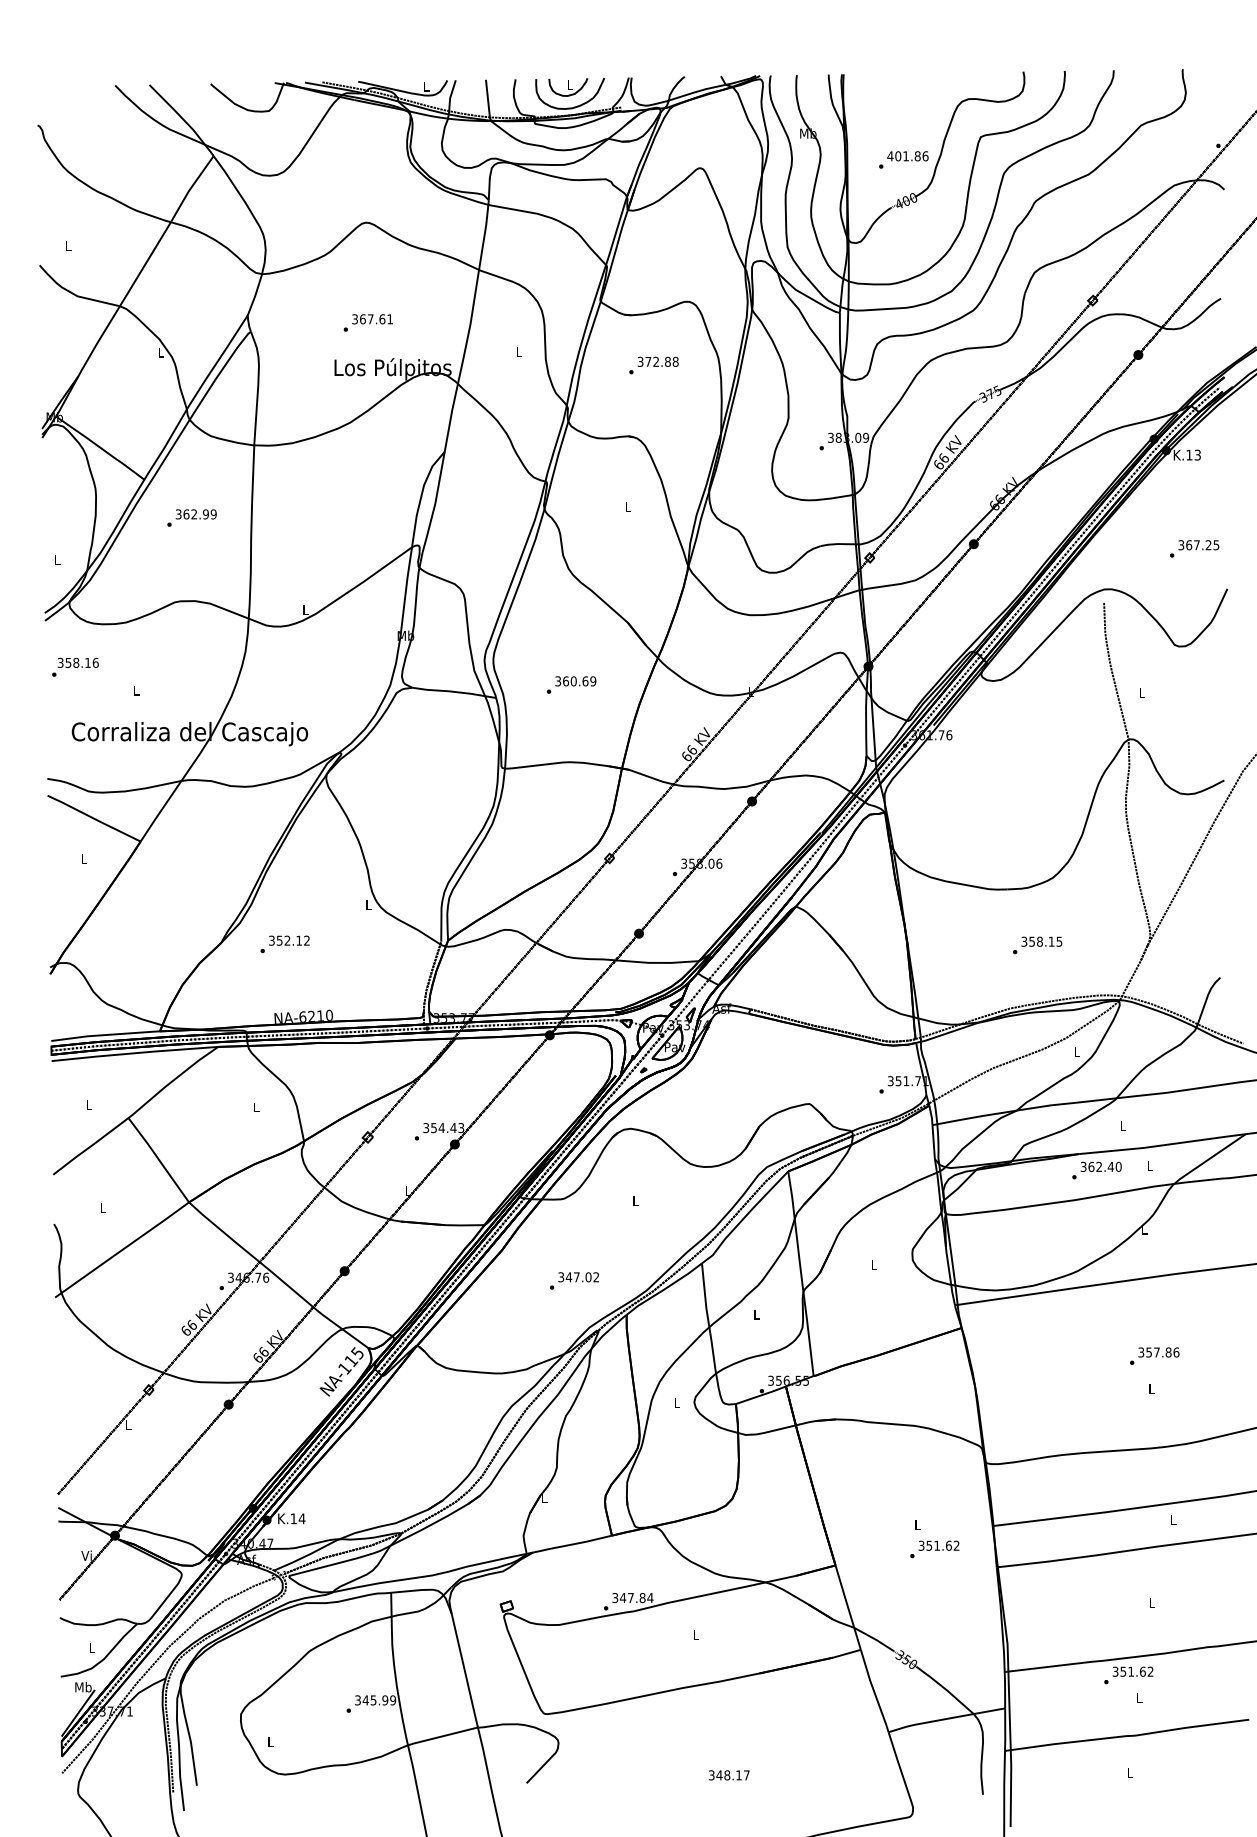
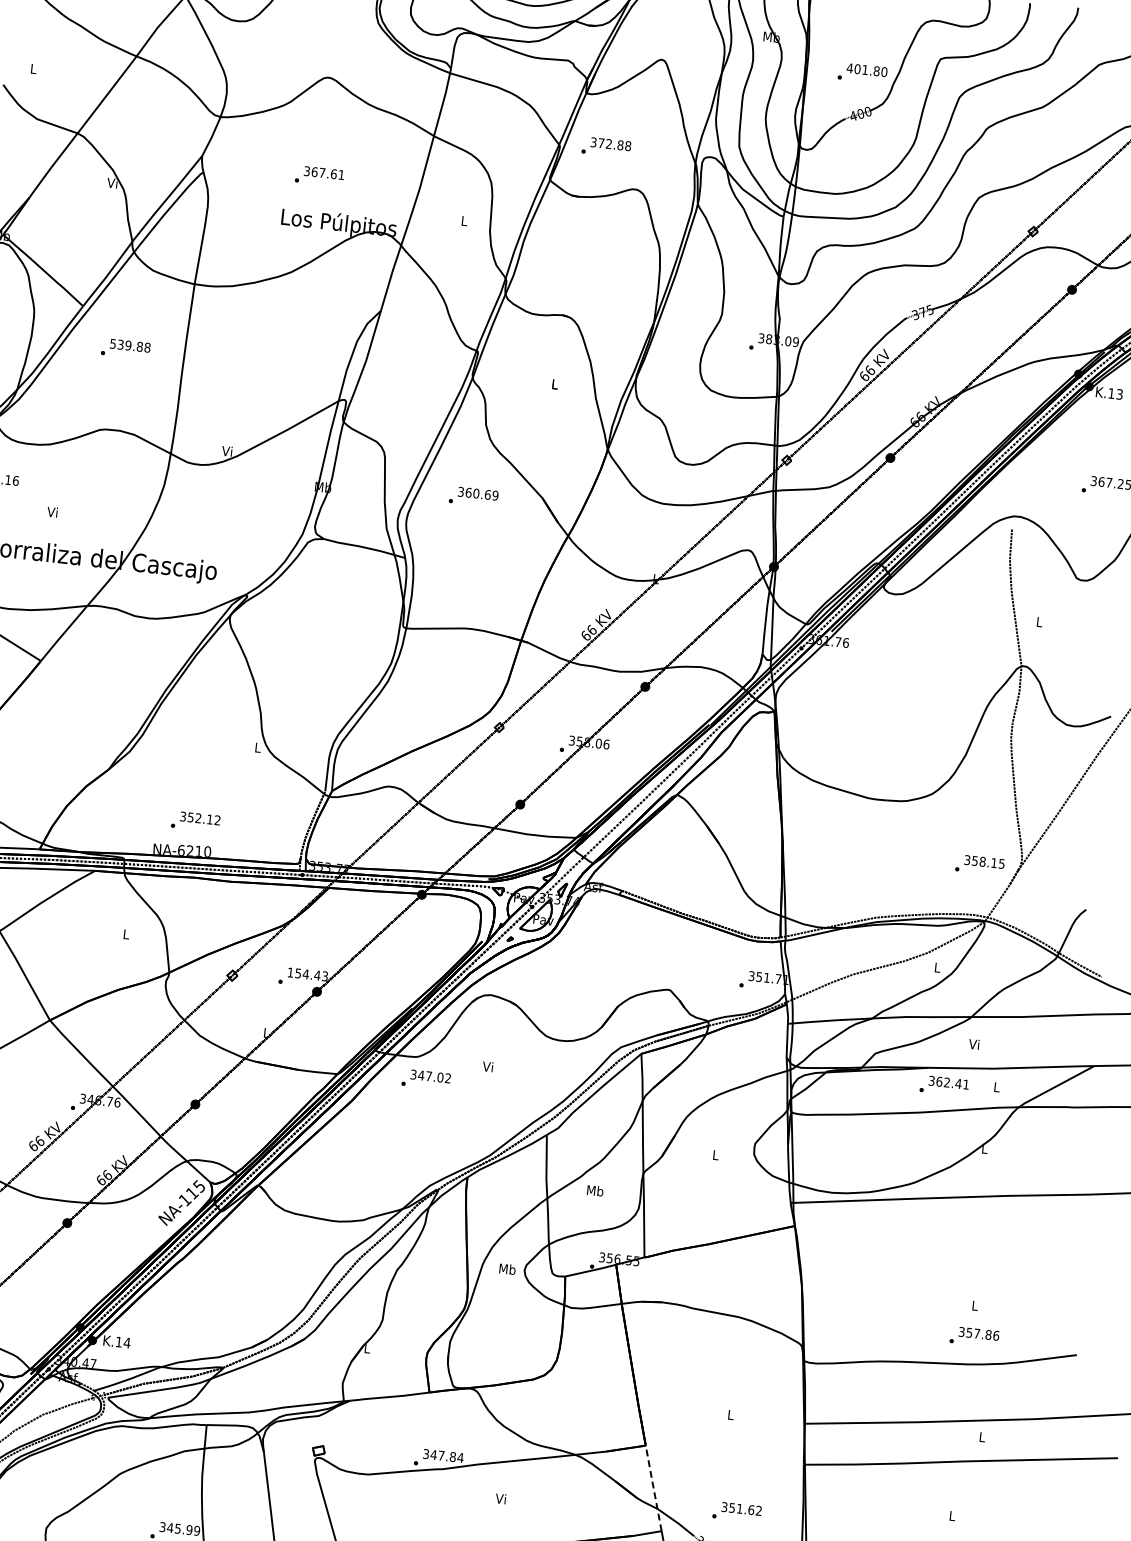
text: (925, 155) -> (884, 71), 401.86 -> 401.80
text: (160, 352) -> (112, 183), L -> Vi
text: (653, 365) -> (606, 147), moved
text: (196, 514) -> (130, 345), 362.99 -> 539.88
text: (305, 609) -> (227, 450), L -> Vi
text: (571, 684) -> (473, 496), moved
text: (135, 690) -> (51, 512), L -> Vi
text: (284, 944) -> (195, 821), moved
text: (1037, 945) -> (979, 865), moved
text: (1122, 1125) -> (974, 1044), L -> Vi
text: (426, 1128) -> (290, 973), 354.43 -> 154.43
text: (1118, 1166) -> (966, 1084), 362.40 -> 362.41
text: (635, 1201) -> (488, 1067), L -> Vi
text: (574, 1280) -> (426, 1079), moved
text: (756, 1314) -> (594, 1190), L -> Mb
text: (1154, 1355) -> (974, 1336), moved
text: (677, 1402) -> (508, 1268), L -> Mb
text: (934, 1549) -> (736, 1512), moved
line: (847, 1607) -> (653, 1488), solid -> dashed
text: (695, 1634) -> (500, 1498), L -> Vi

